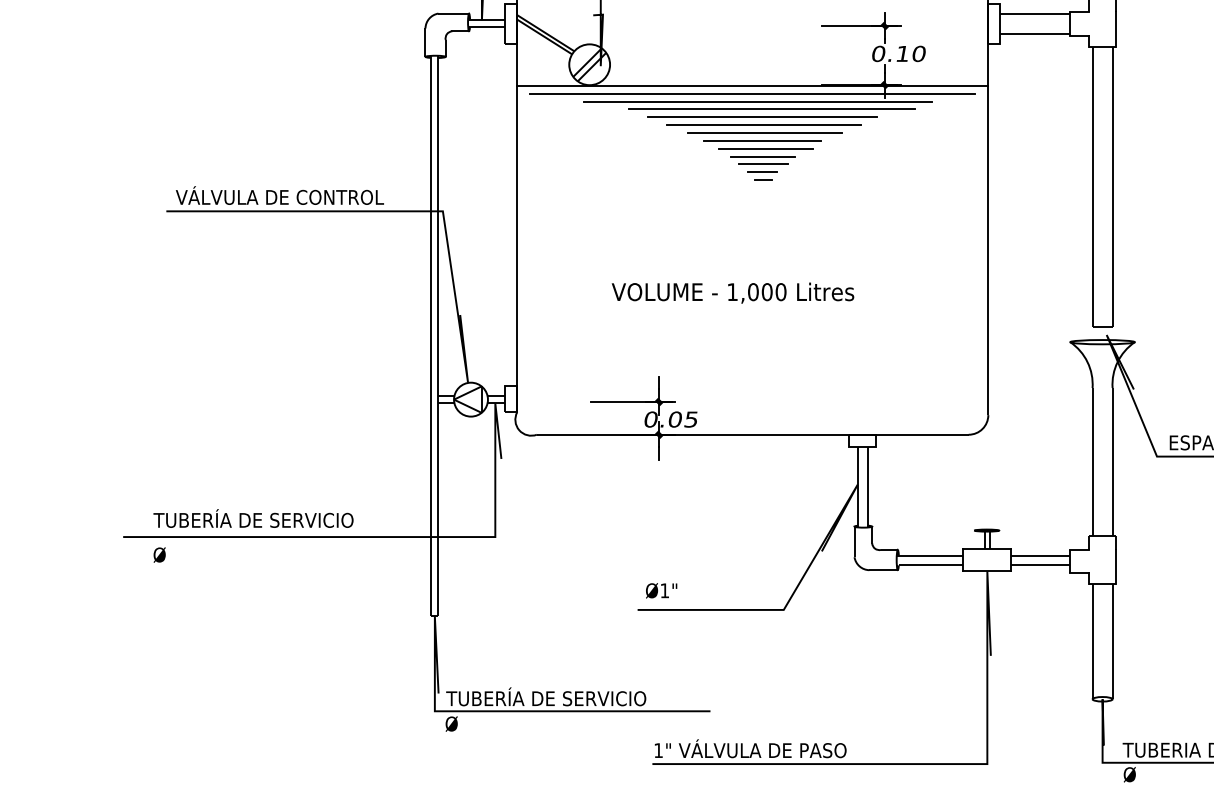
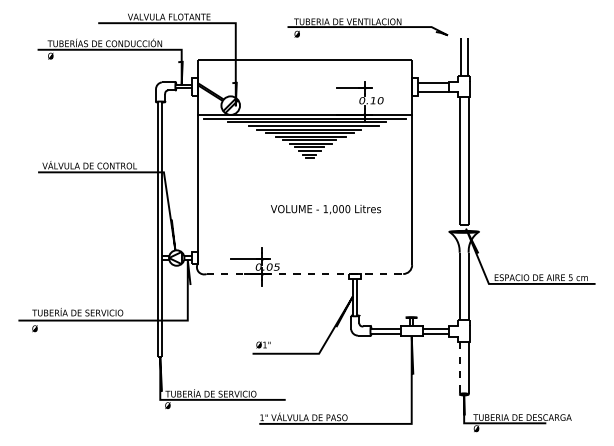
text: (731, 292) -> (325, 209), moved
line: (753, 435) -> (305, 274), solid -> dashed
line: (1092, 642) -> (459, 368), solid -> dashed

